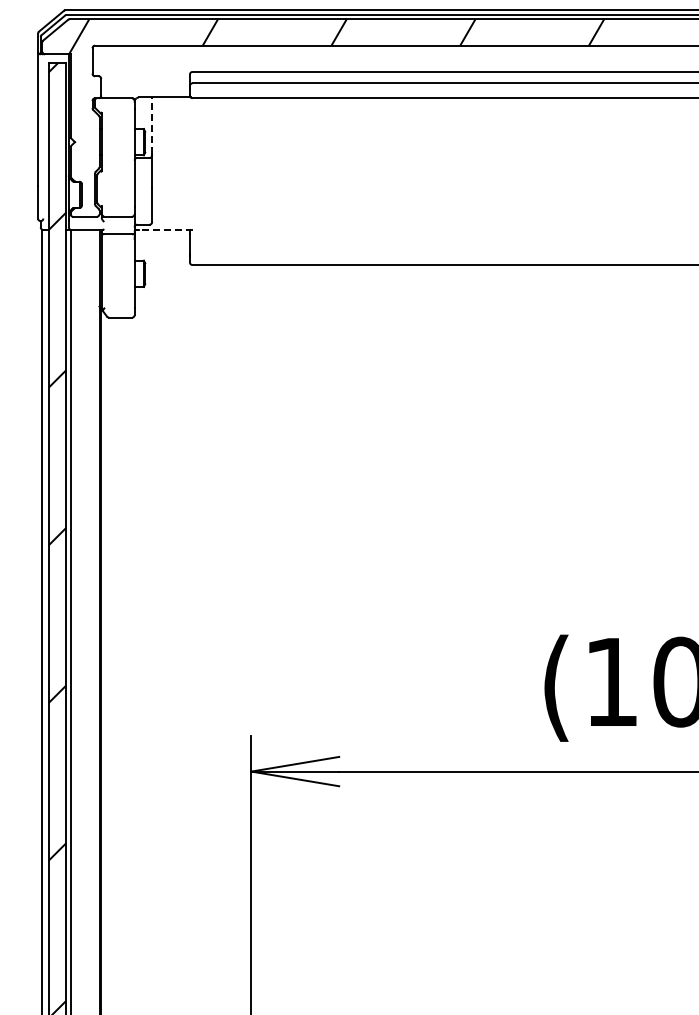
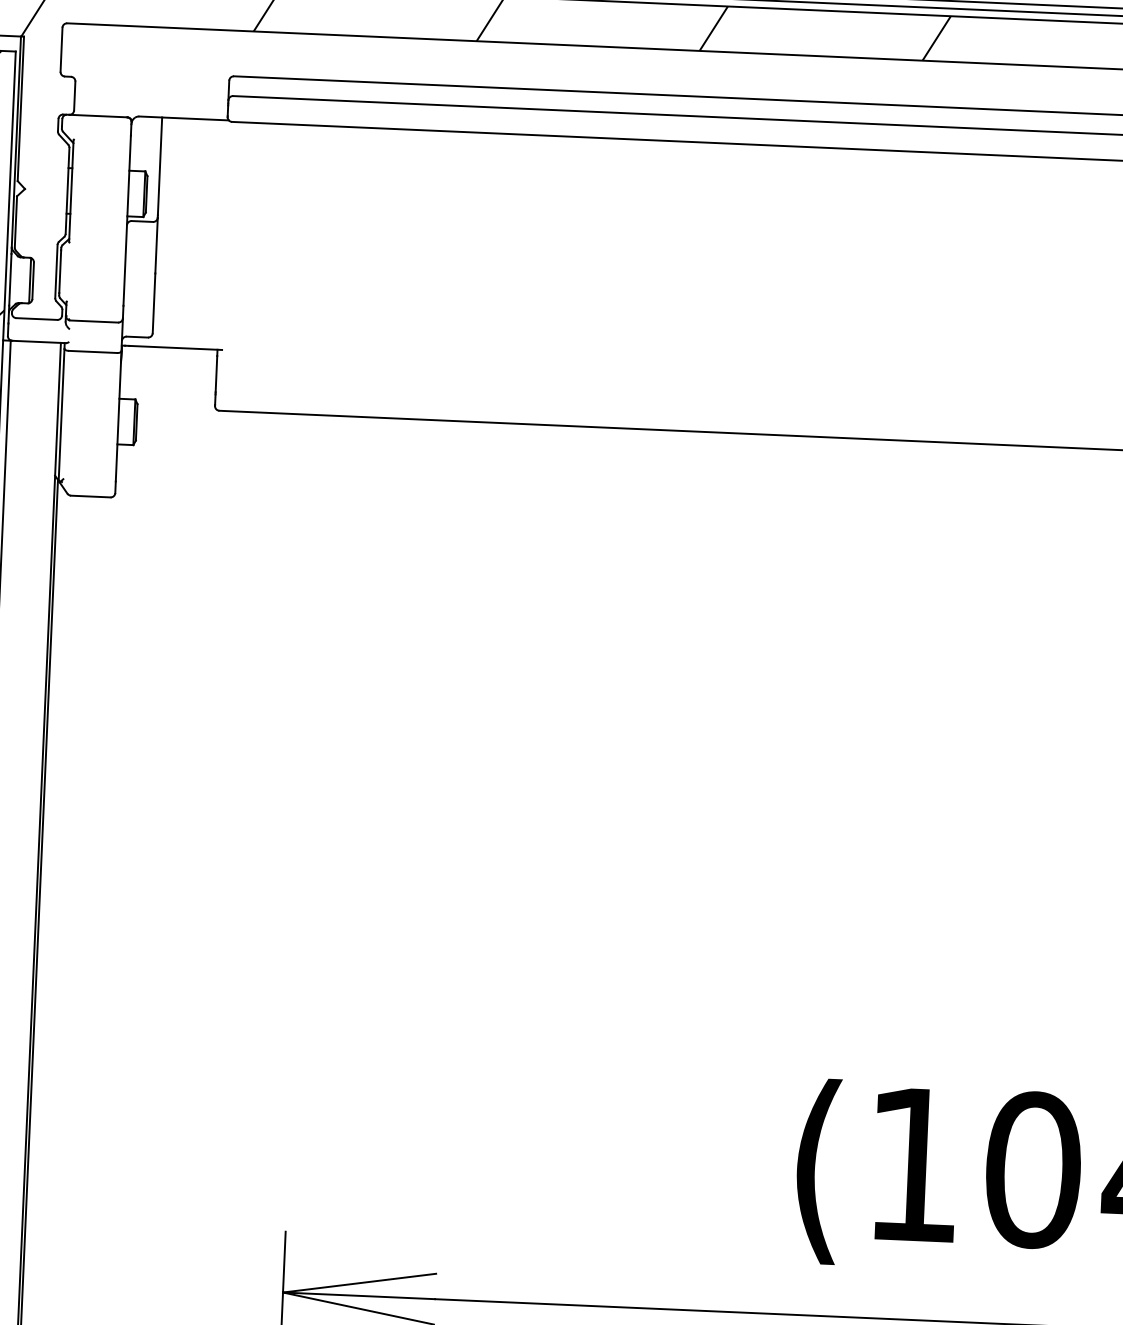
line: (152, 125) -> (160, 166), dashed -> solid
line: (165, 229) -> (175, 347), dashed -> solid

